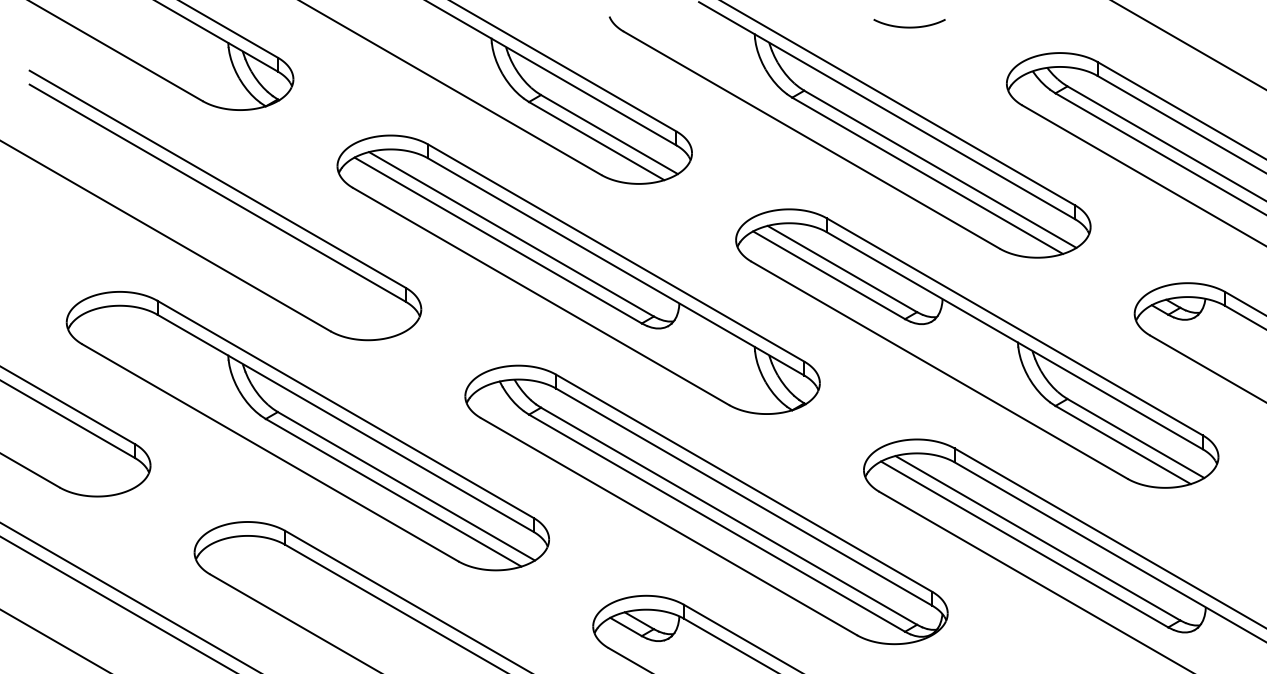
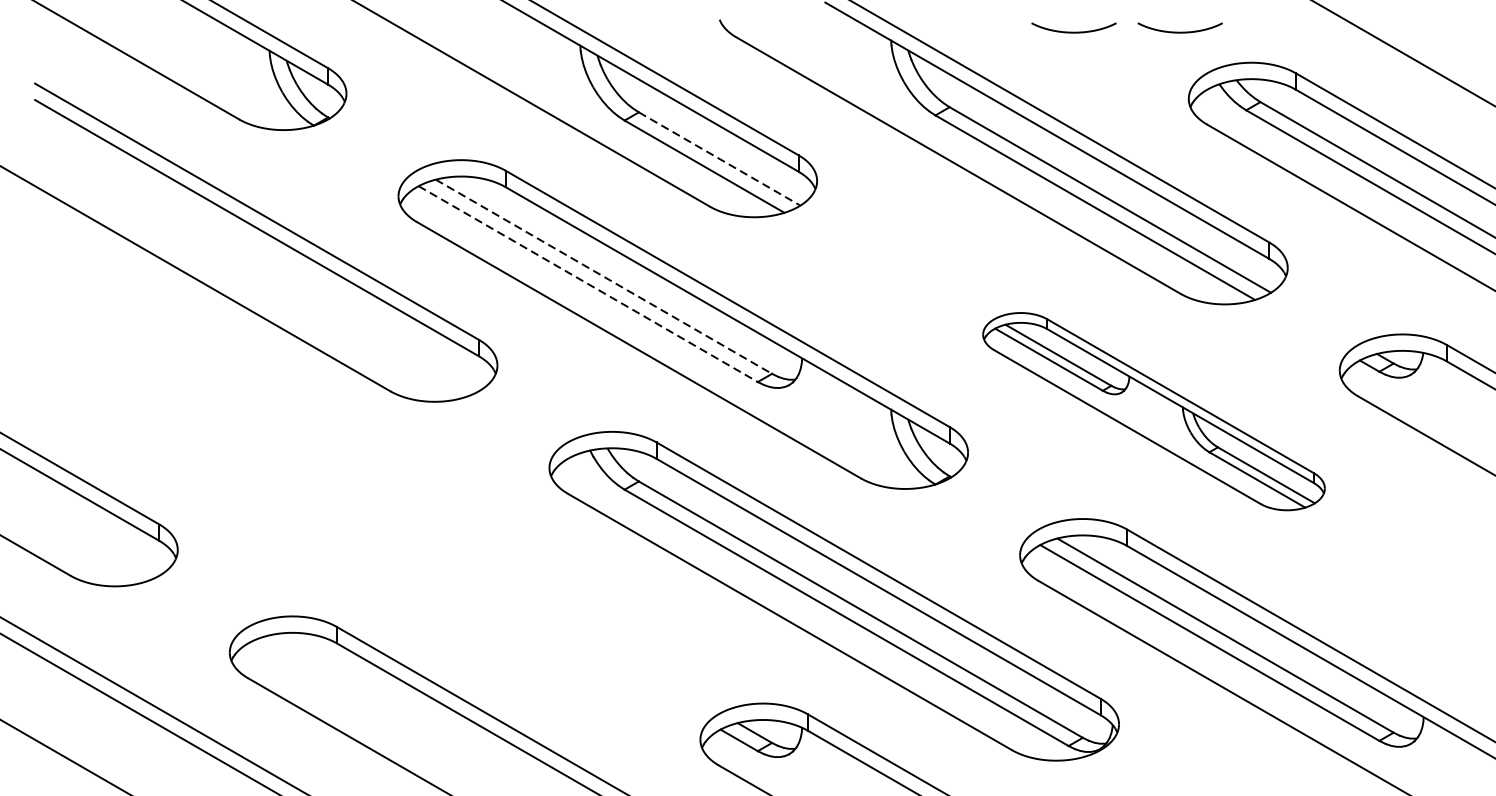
curve: (999, 26) -> (1180, 31), added
line: (609, 134) -> (719, 158), solid -> dashed
line: (511, 234) -> (603, 276), solid -> dashed
line: (498, 240) -> (588, 284), solid -> dashed
part: (977, 348) -> (1154, 411), size x0.6
part: (307, 431) -> (363, 509), removed

